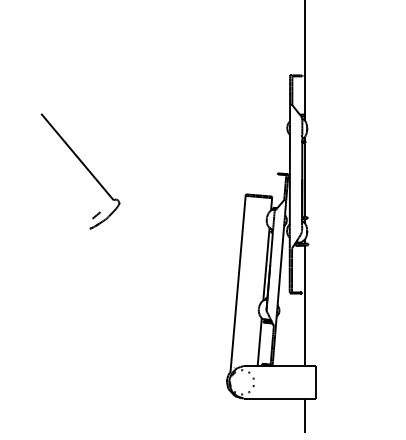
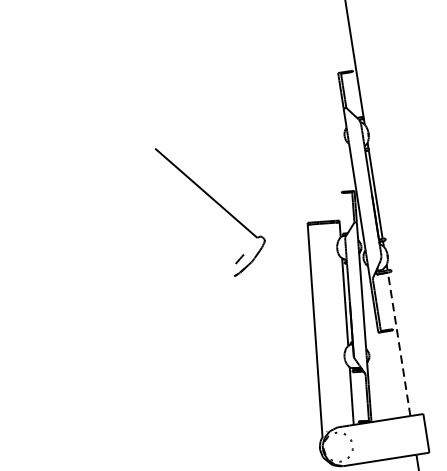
part: (80, 171) -> (212, 209), moved
line: (305, 305) -> (399, 344), solid -> dashed

